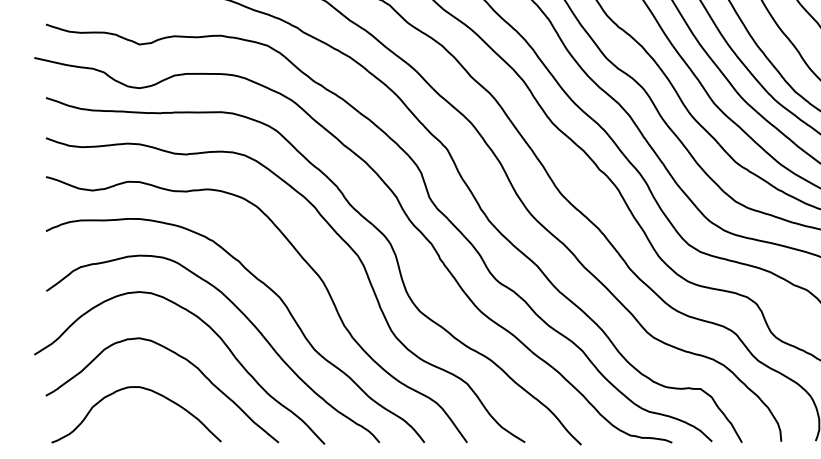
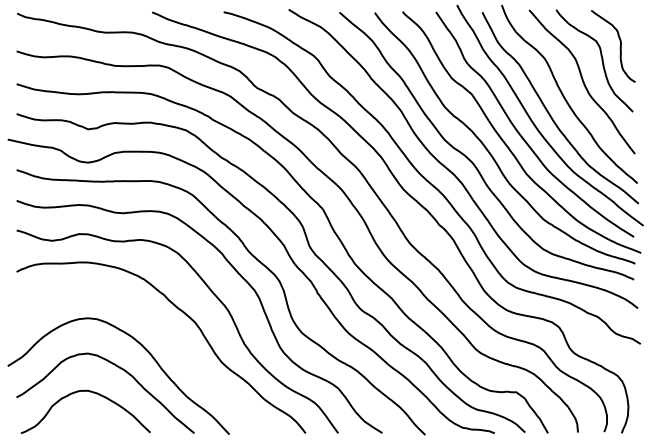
curve: (243, 315) -> (167, 336), removed

